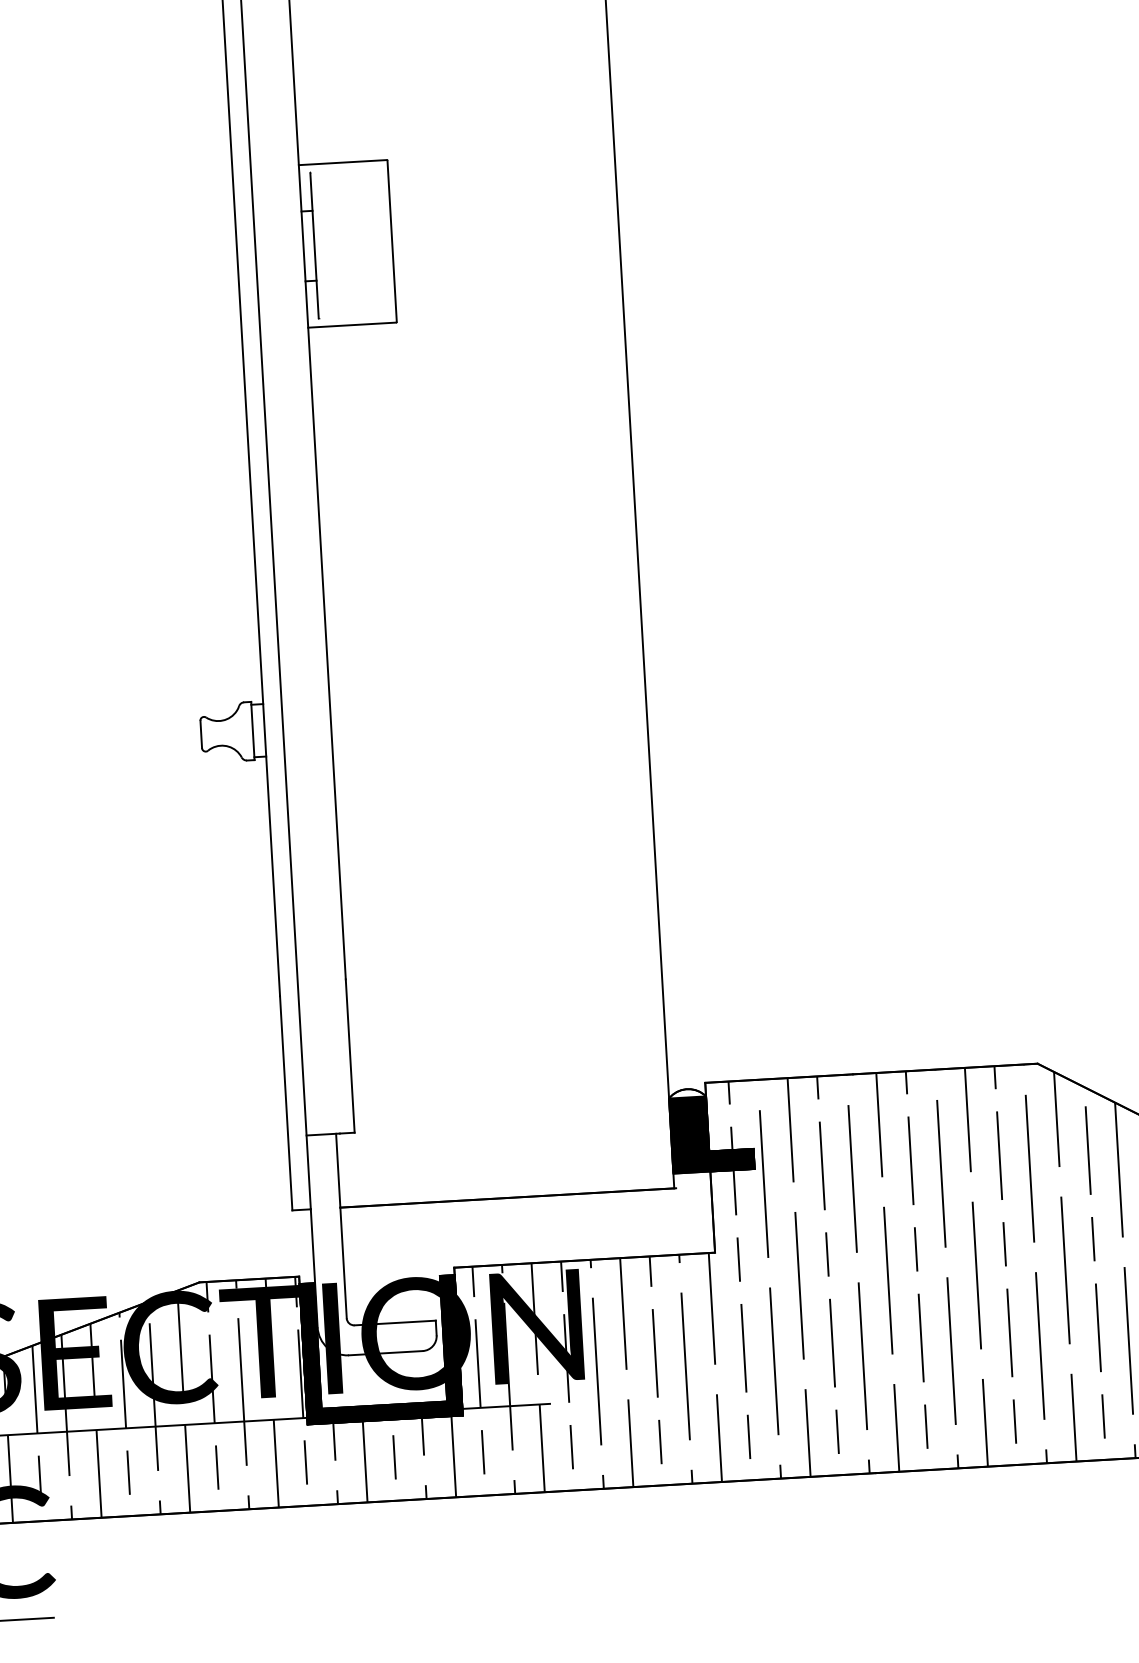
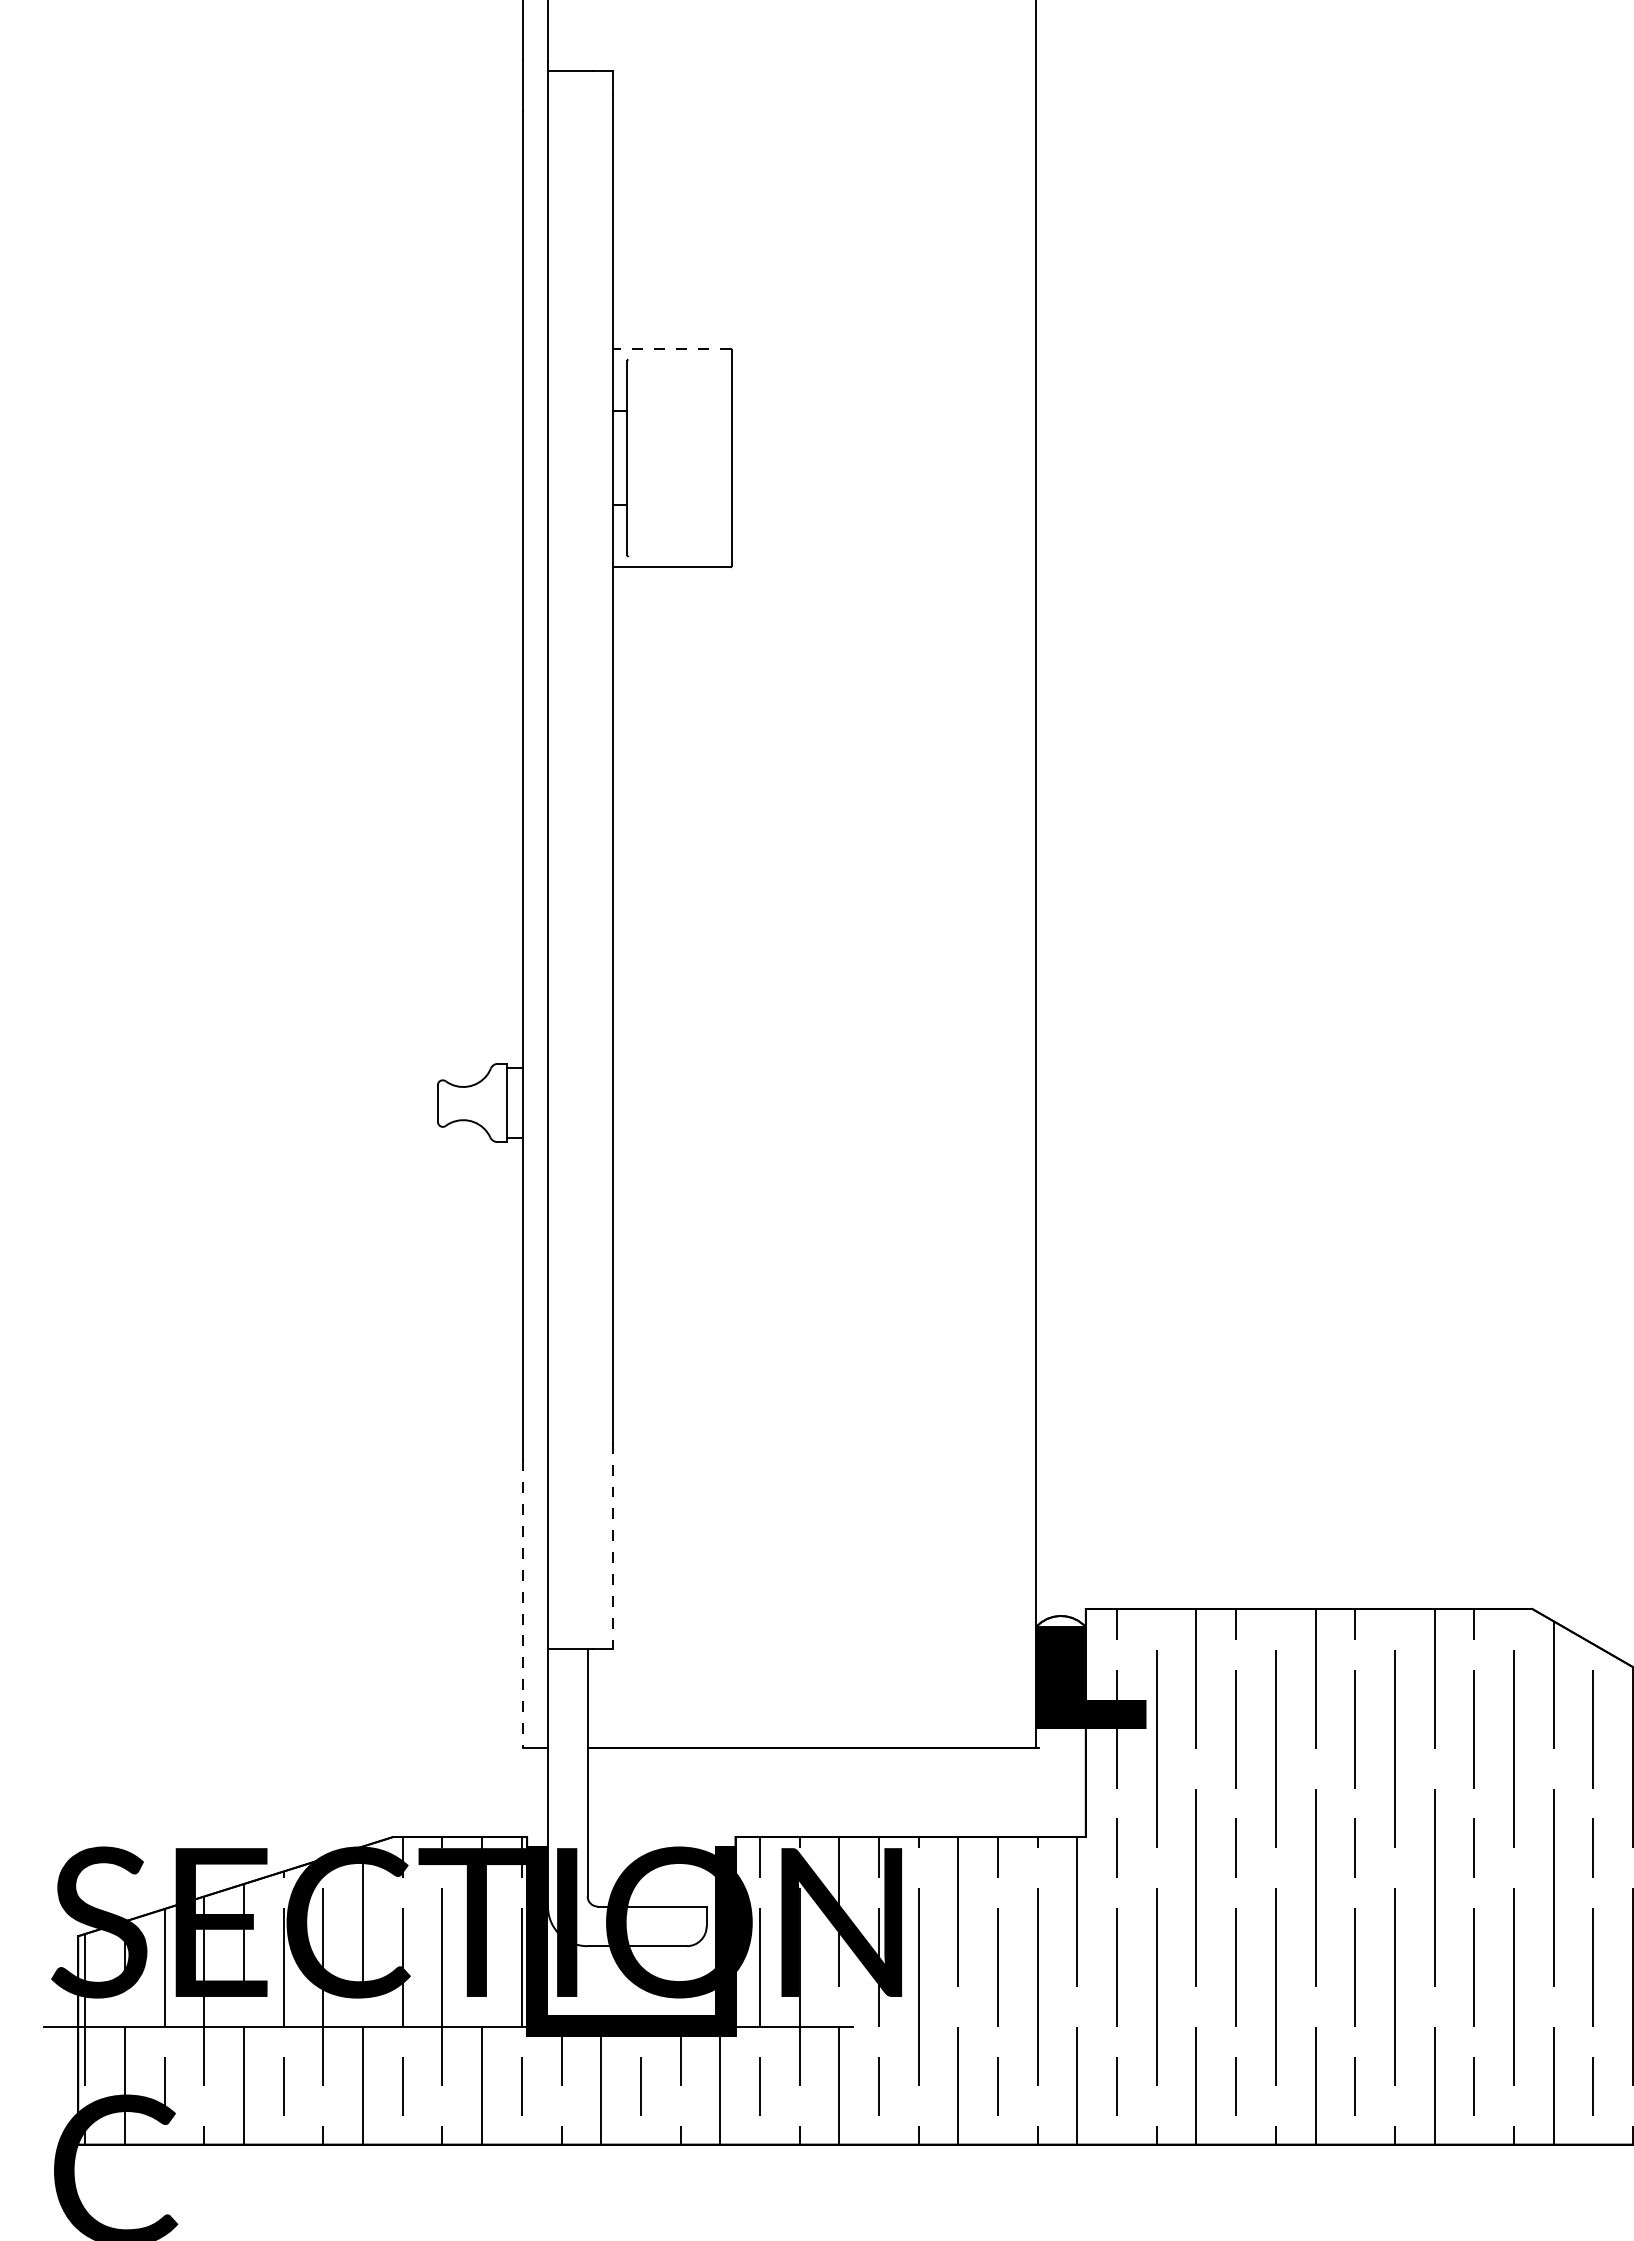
line: (342, 162) -> (671, 348), solid -> dashed
line: (350, 1055) -> (612, 1545), solid -> dashed
line: (286, 1102) -> (523, 1603), solid -> dashed

